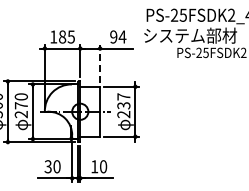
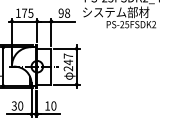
text: (62, 36) -> (24, 12), 185 -> 175
text: (122, 36) -> (67, 12), 94 -> 98
line: (100, 63) -> (51, 32), dashed -> solid
text: (123, 105) -> (68, 62), 237 -> 247

